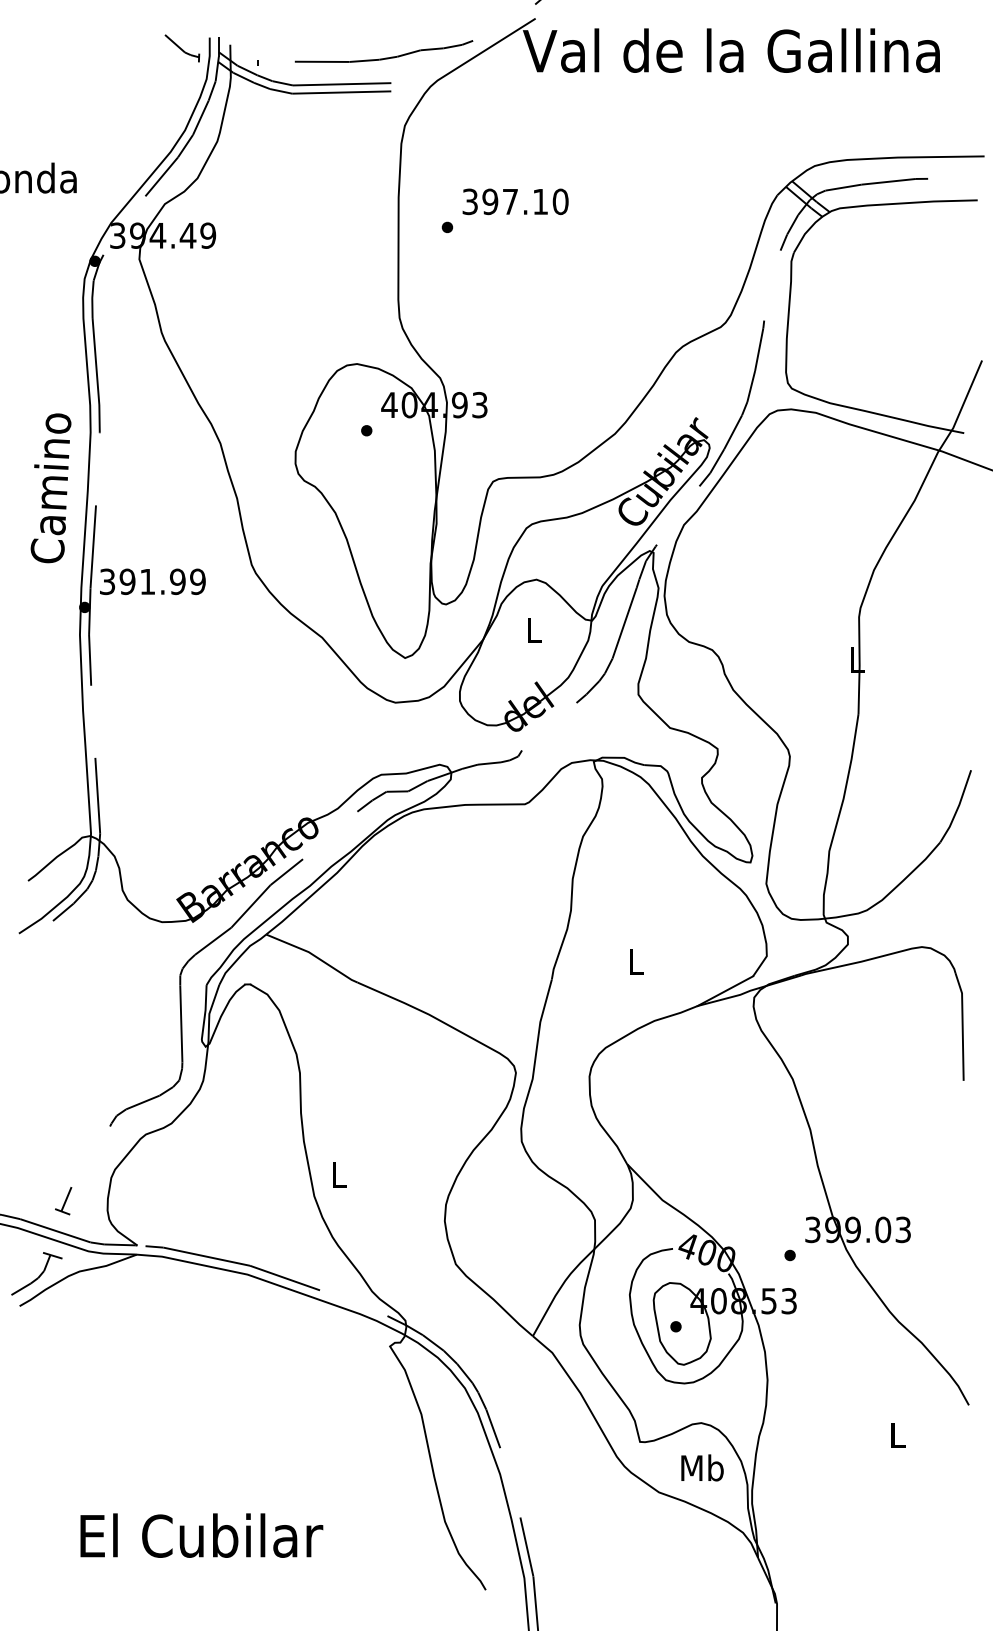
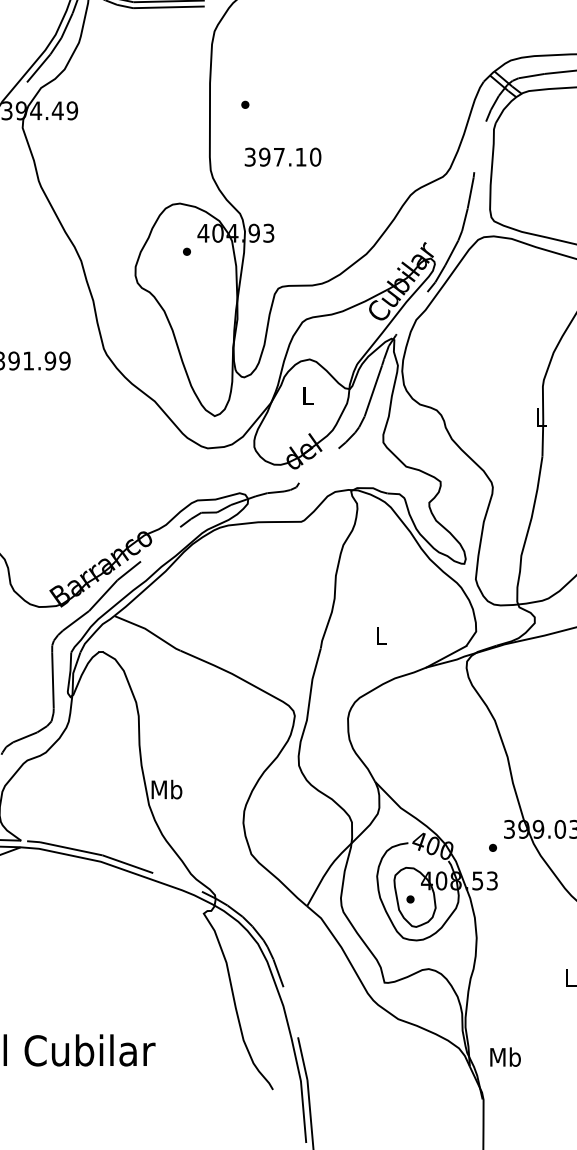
text: (515, 201) -> (282, 156), moved
text: (338, 1174) -> (166, 789), L -> Mb
text: (702, 1467) -> (505, 1056), moved

